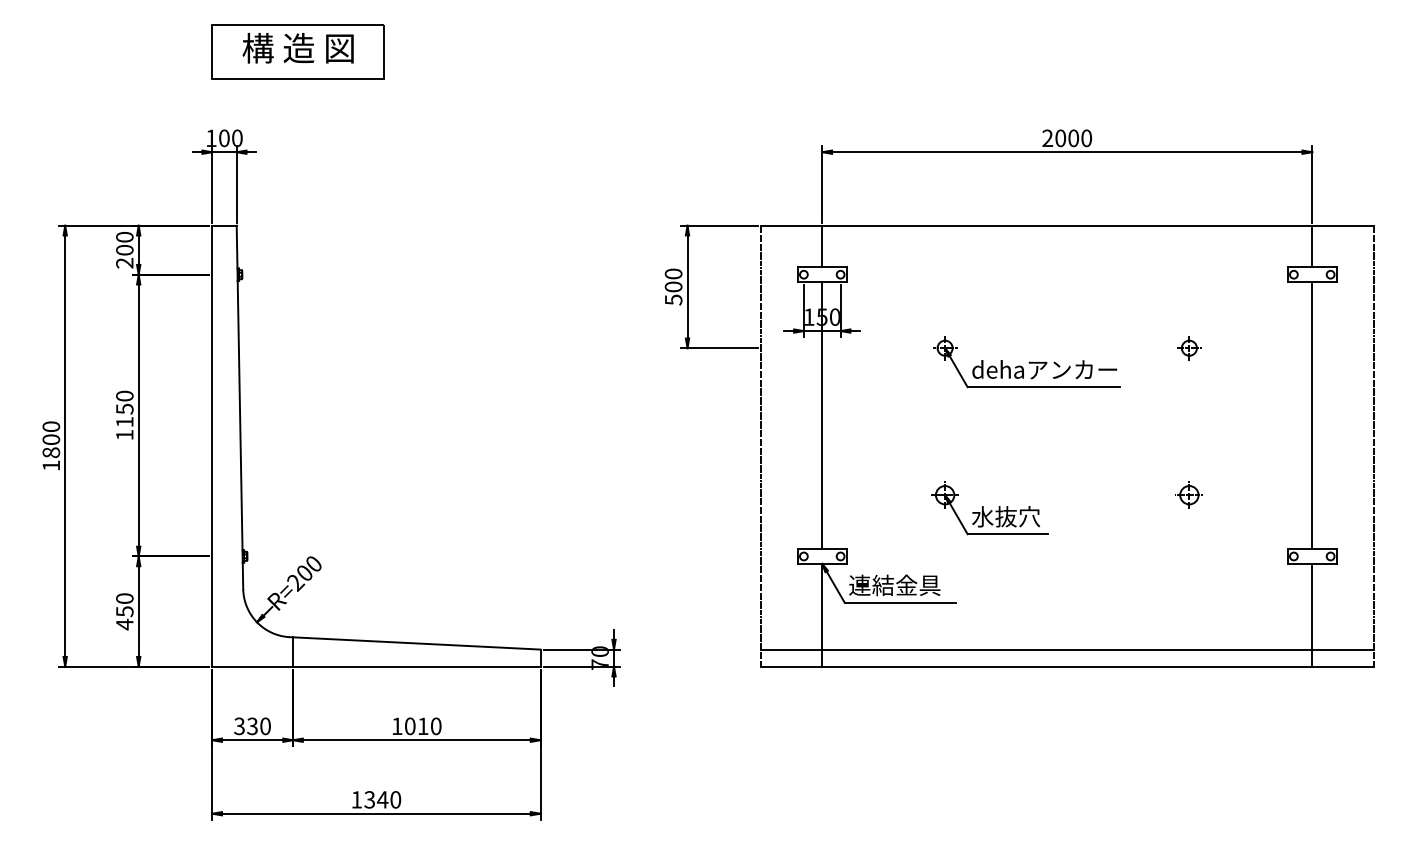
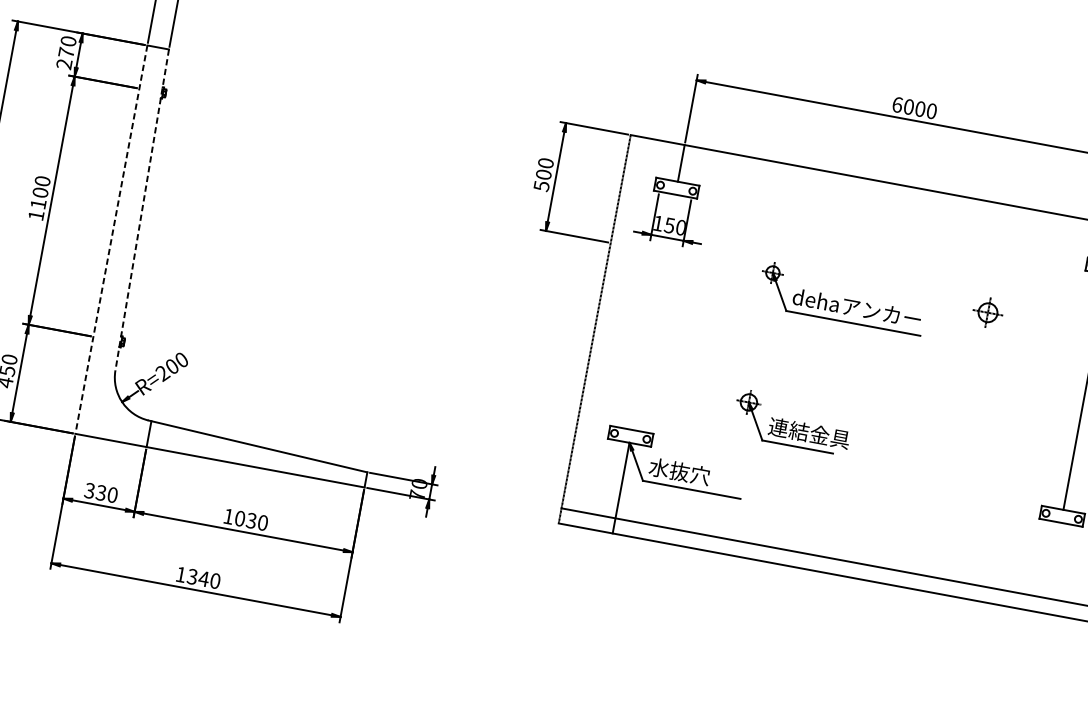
text: (1047, 138) -> (897, 105), 2000 -> 6000
text: (124, 249) -> (66, 52), 200 -> 270
part: (1189, 348) -> (988, 313), size x1.4
line: (239, 407) -> (141, 210), solid -> dashed
text: (124, 408) -> (40, 192), 1150 -> 1100
line: (822, 415) -> (653, 312), removed
line: (212, 446) -> (111, 239), solid -> dashed
part: (1188, 494) -> (963, 441), removed
text: (1017, 516) -> (809, 433), 水抜穴 -> 連結金具
text: (894, 585) -> (689, 473), 連結金具 -> 水抜穴
line: (1312, 614) -> (1052, 567), removed
text: (422, 726) -> (250, 520), 1010 -> 1030

